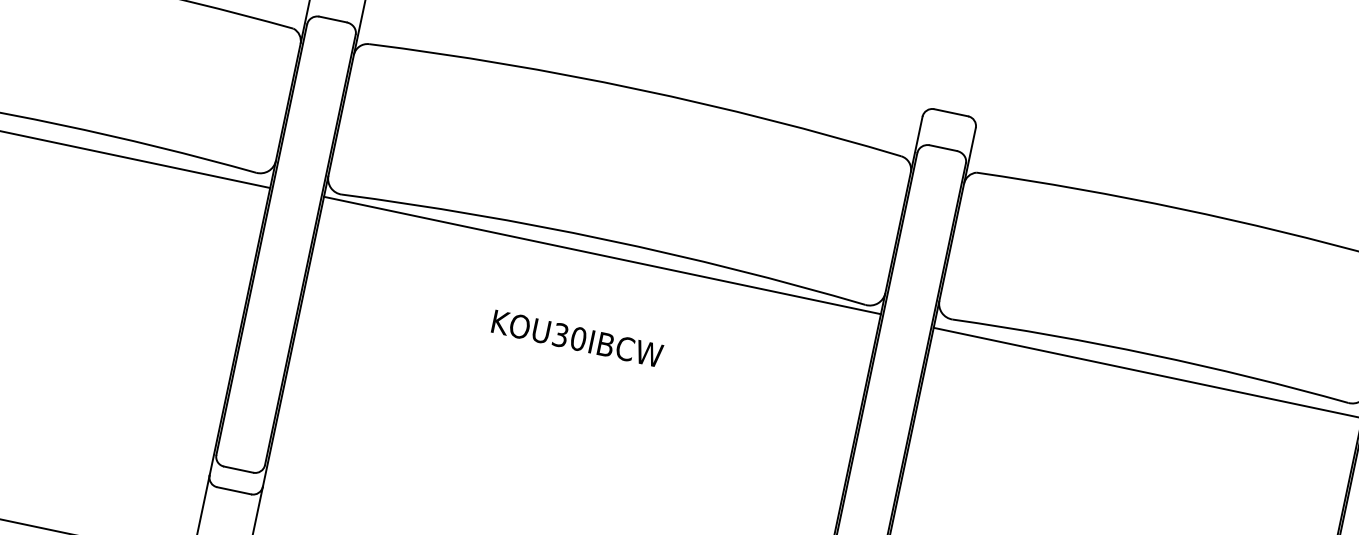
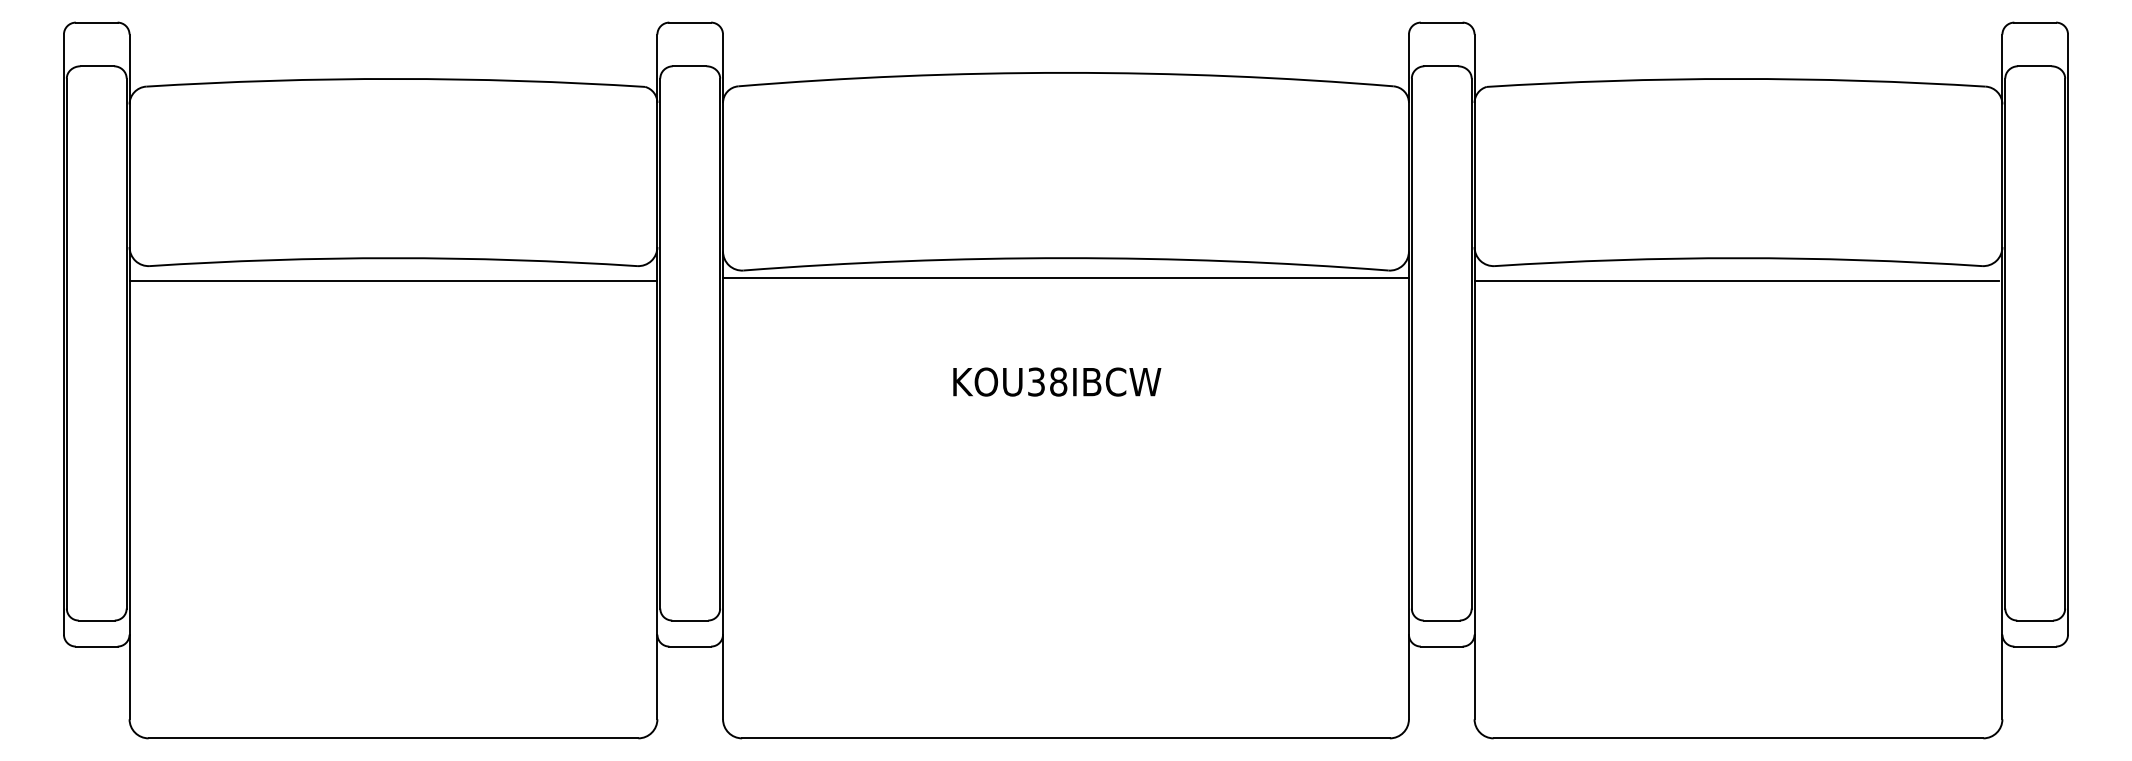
text: (578, 339) -> (1058, 382), KOU30IBCW -> KOU38IBCW

